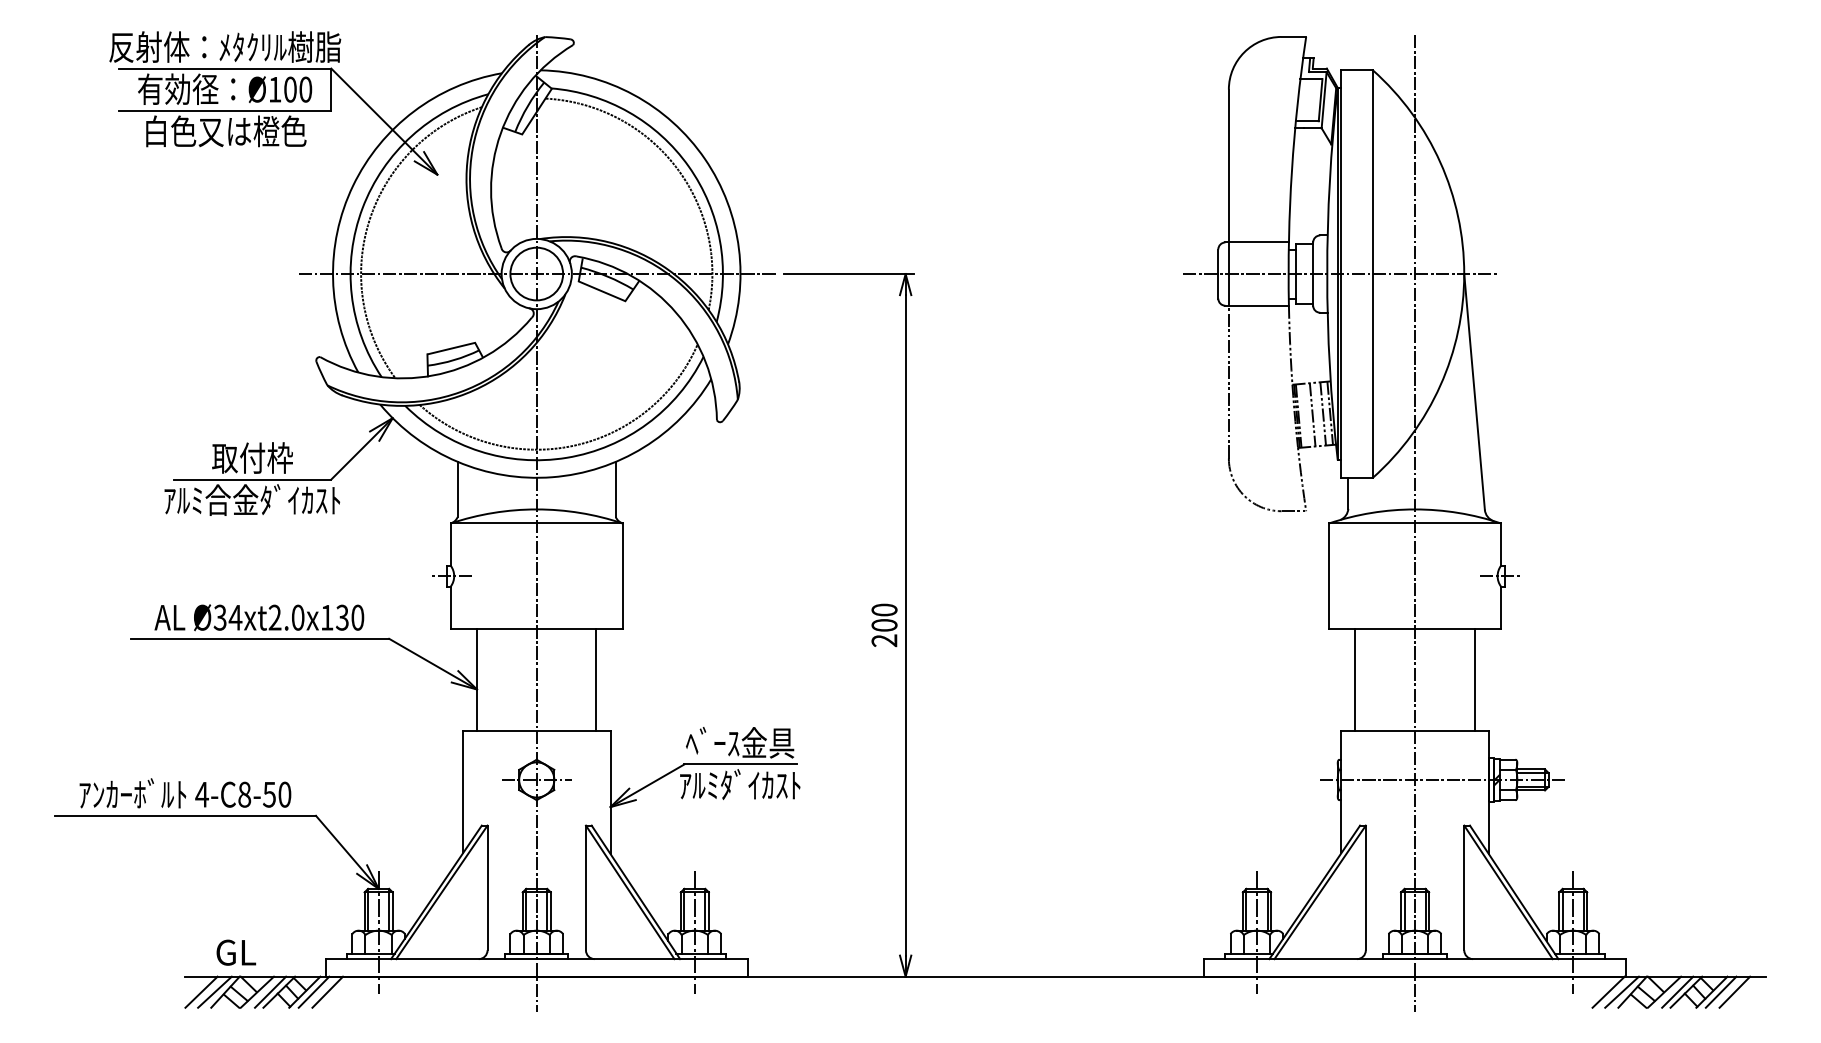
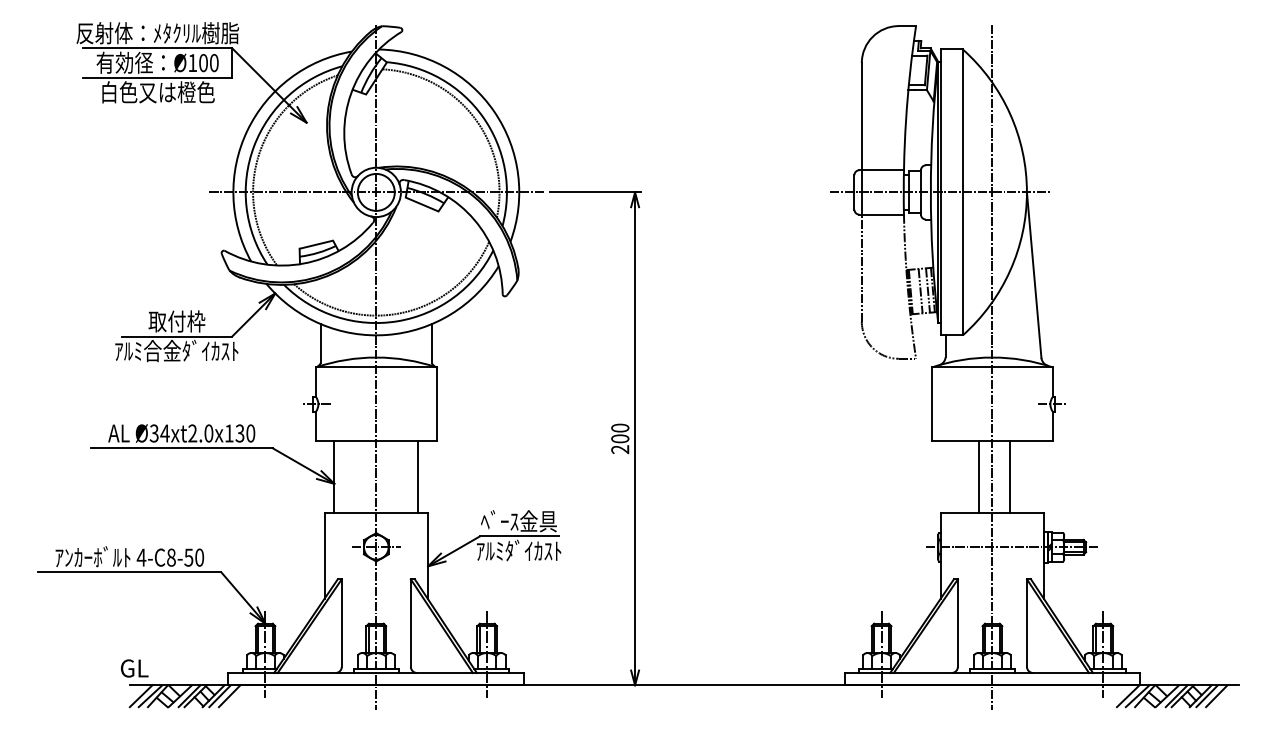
line: (1355, 679) -> (979, 476), moved
line: (1474, 679) -> (1010, 476), moved
text: (236, 952) -> (134, 668), moved

